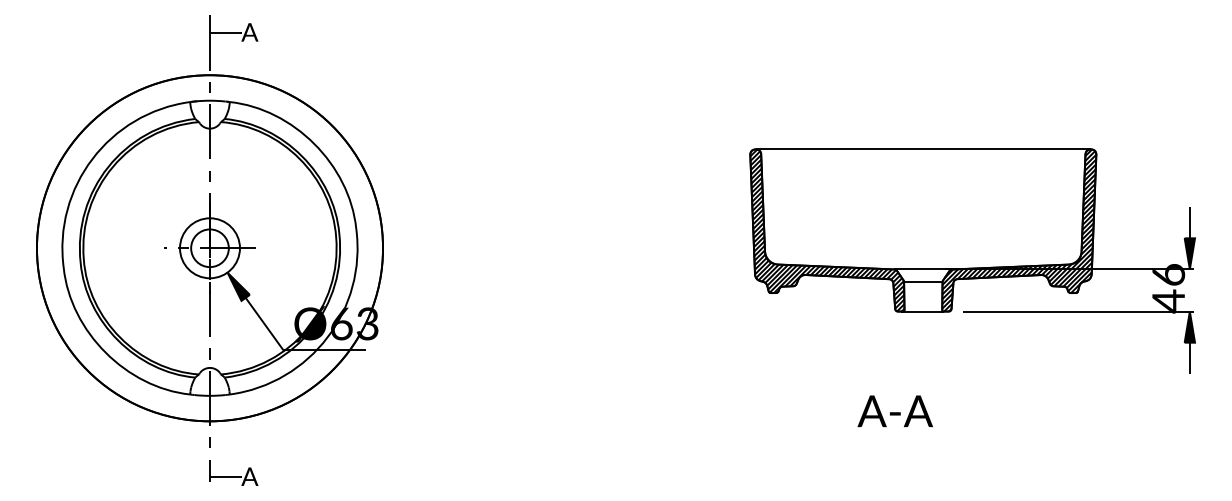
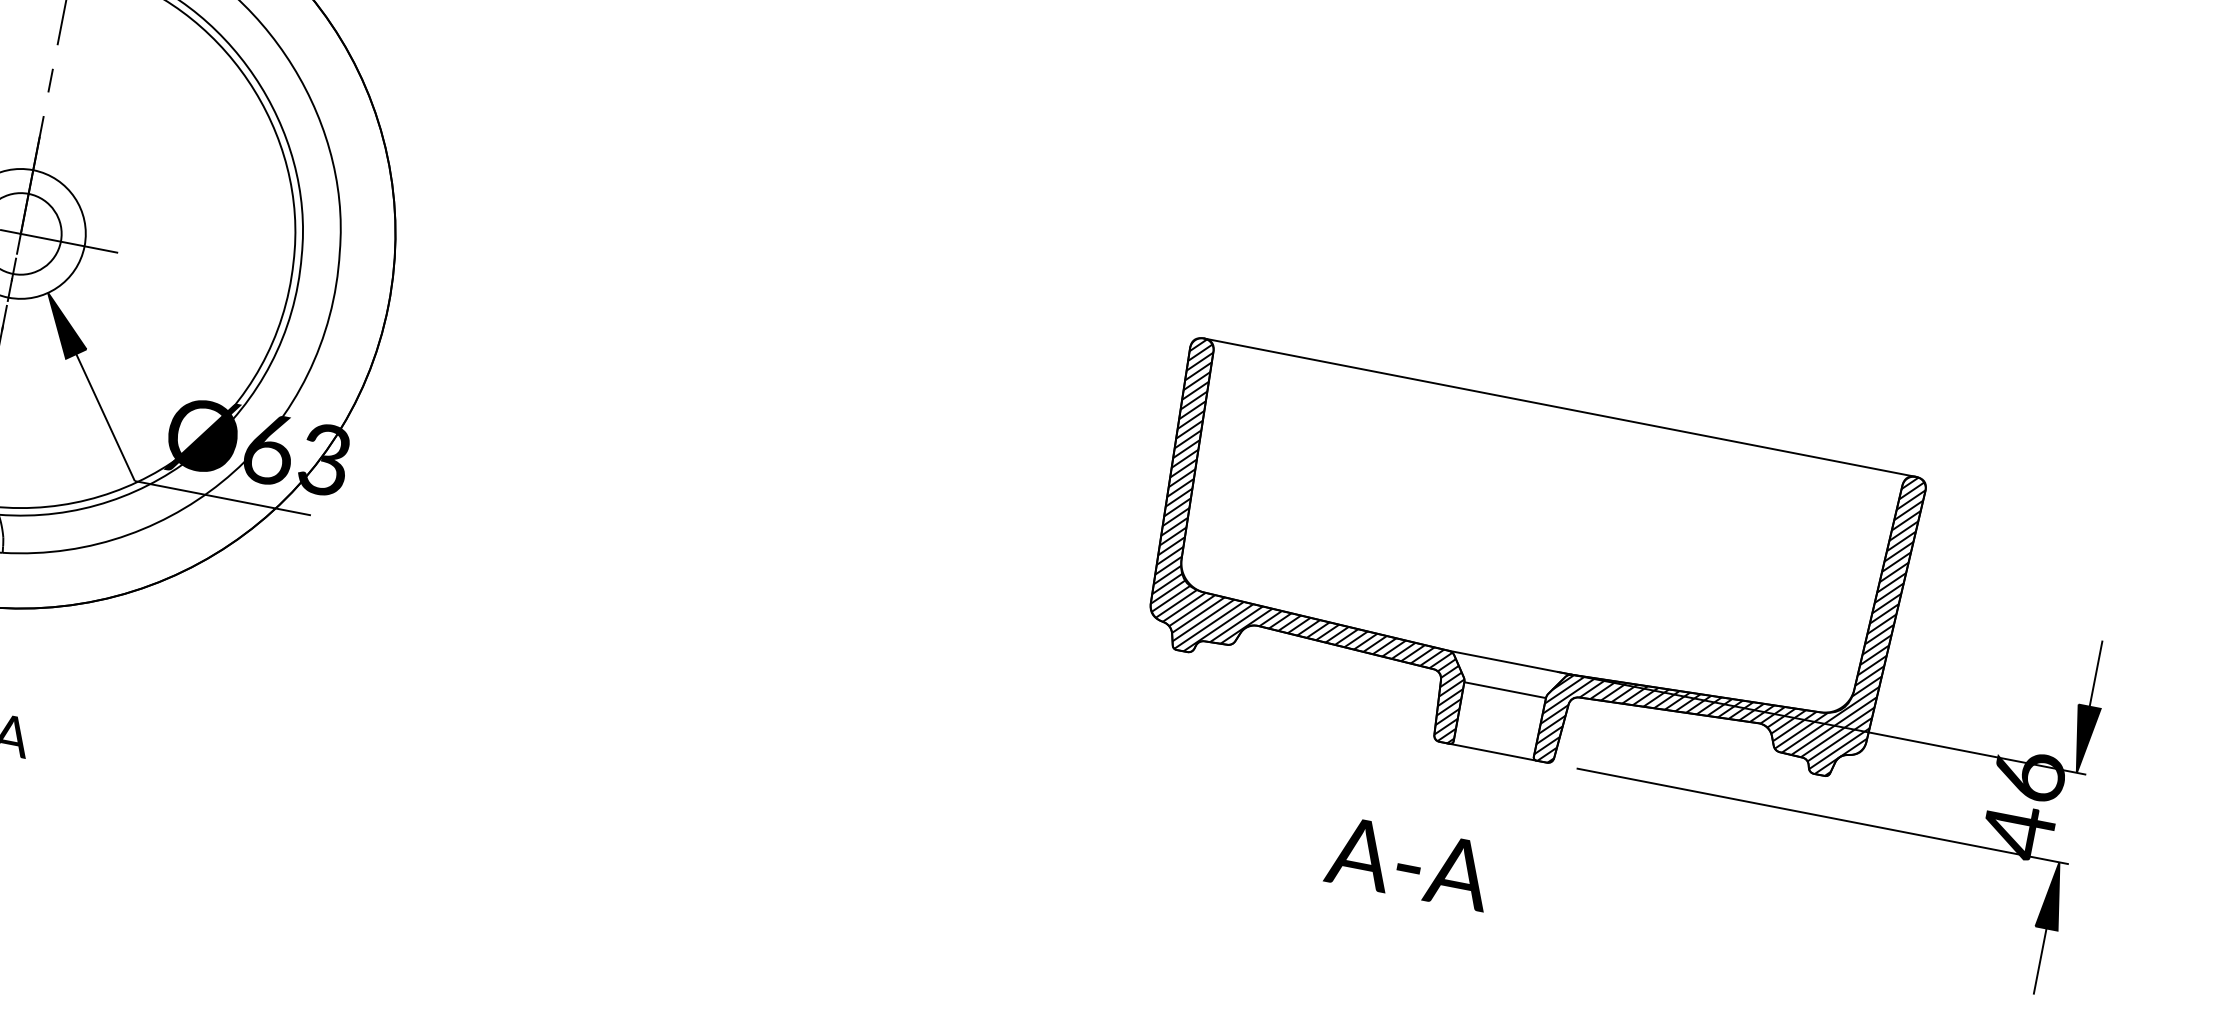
part: (972, 260) -> (1618, 664), moved

